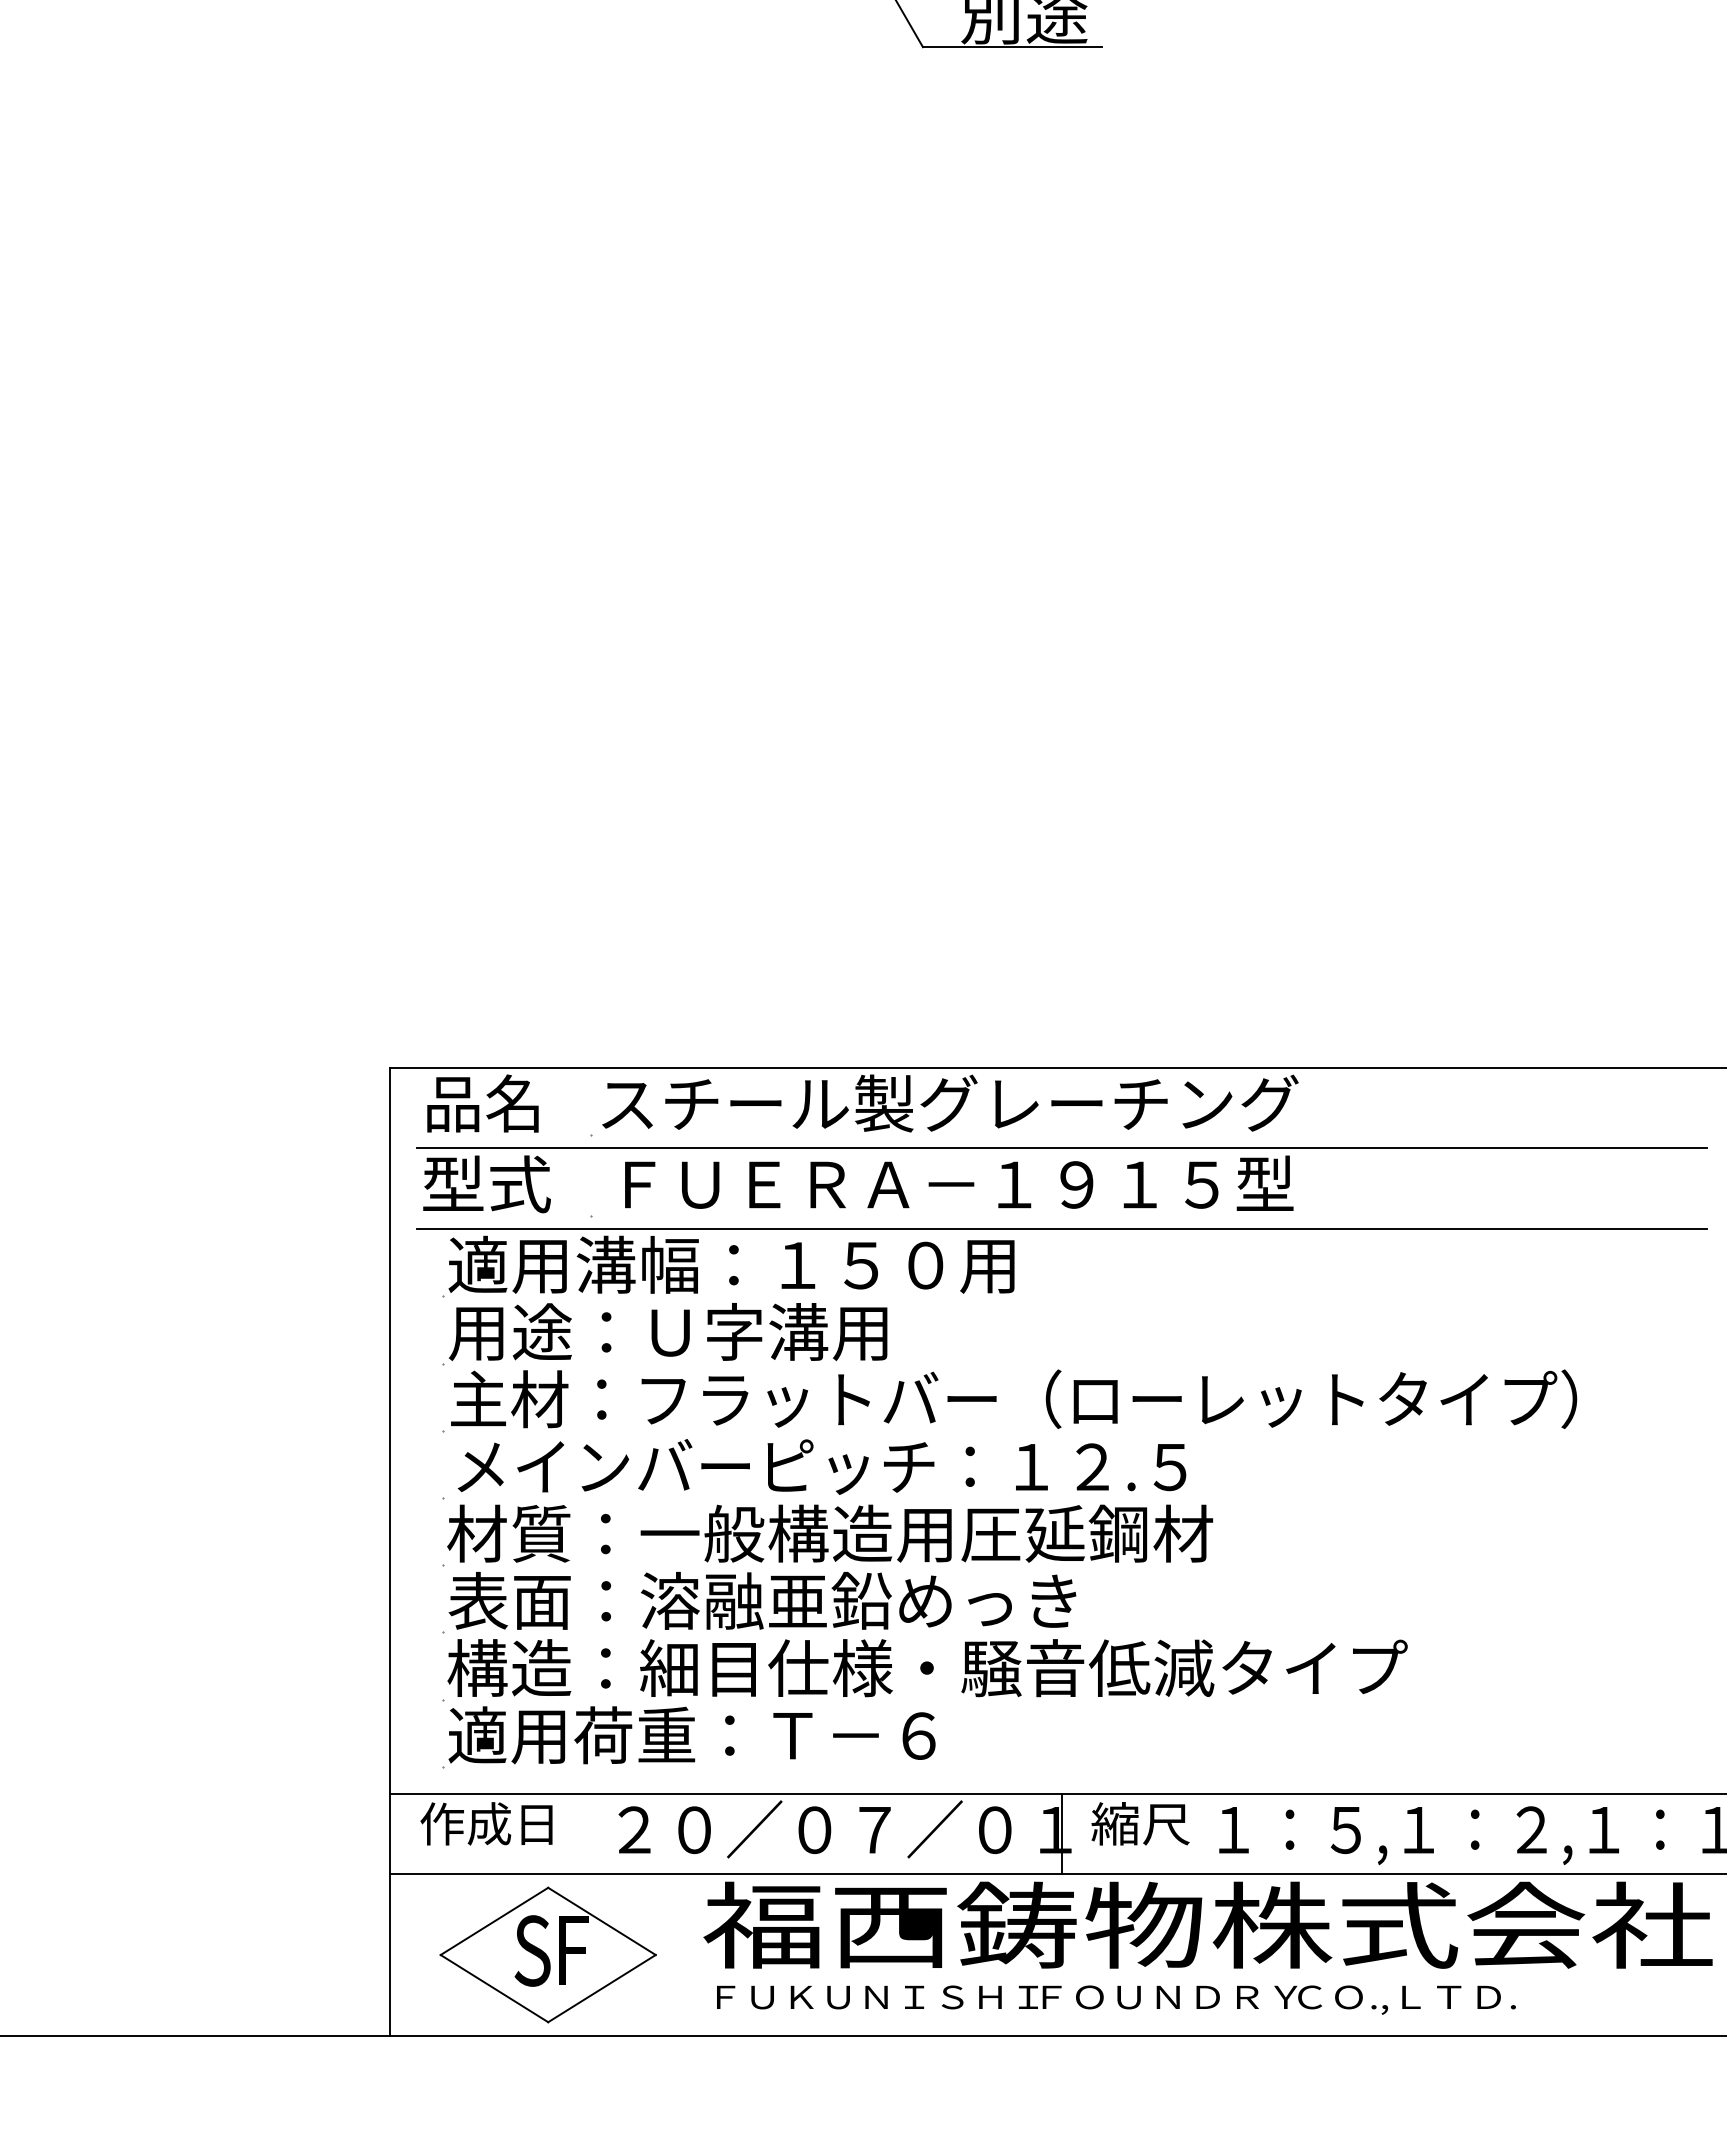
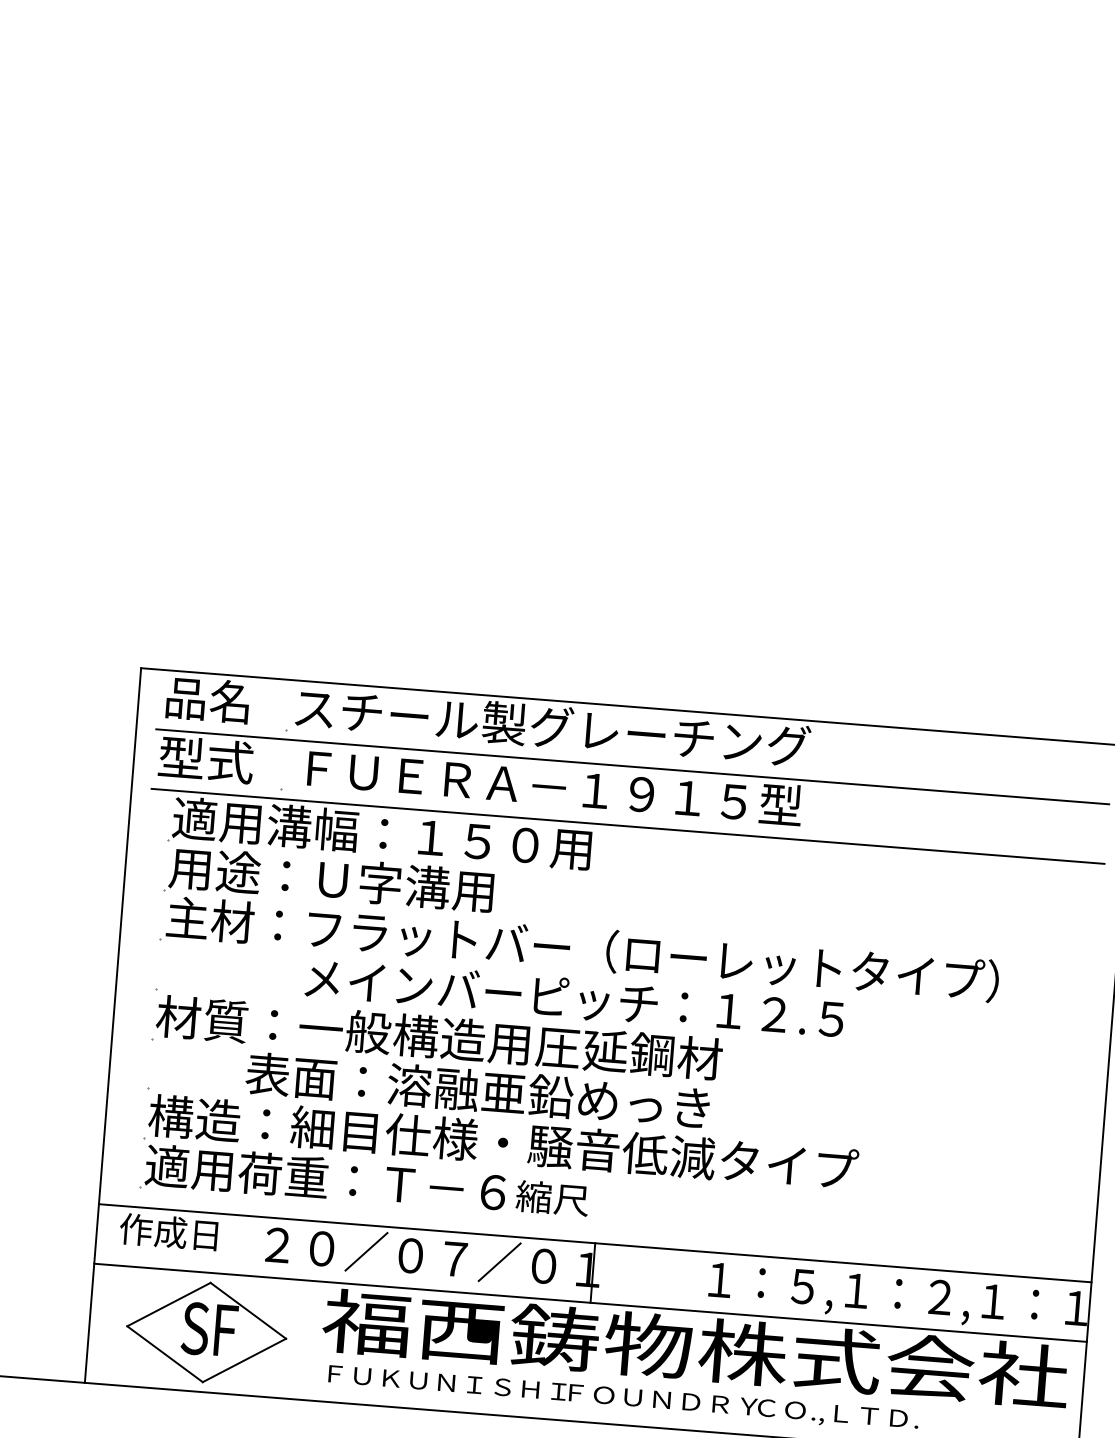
text: (821, 1466) -> (574, 998), moved
text: (762, 1600) -> (477, 1090), moved
text: (1140, 1823) -> (552, 1198), moved

